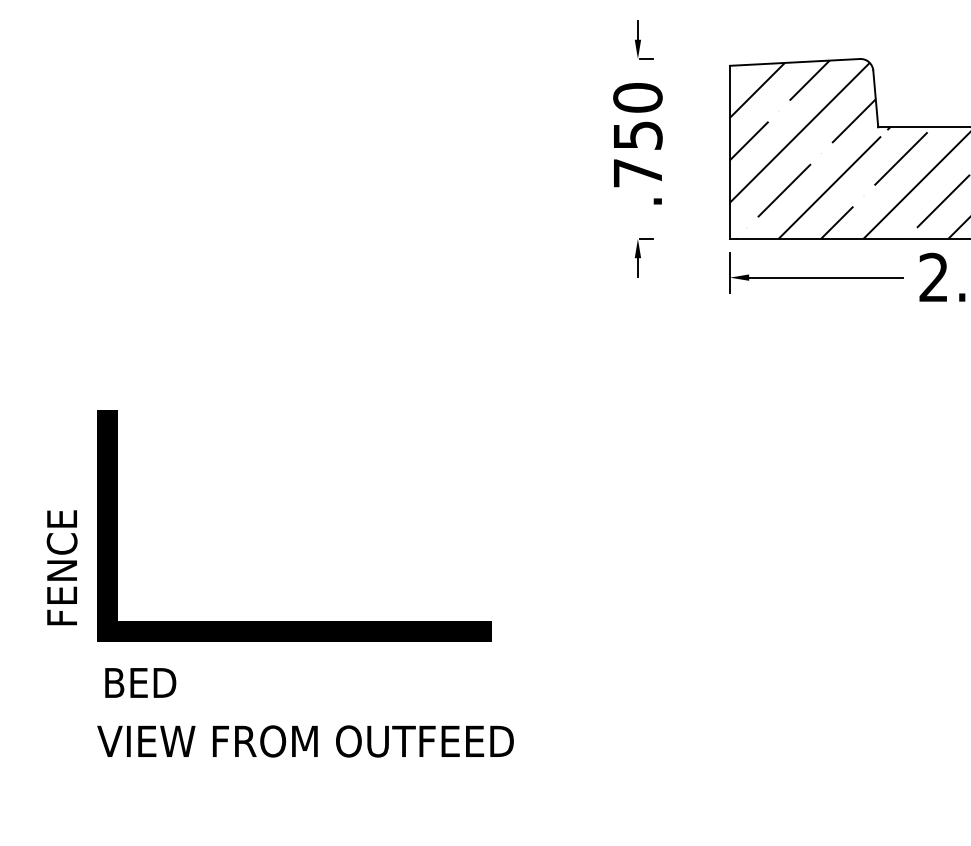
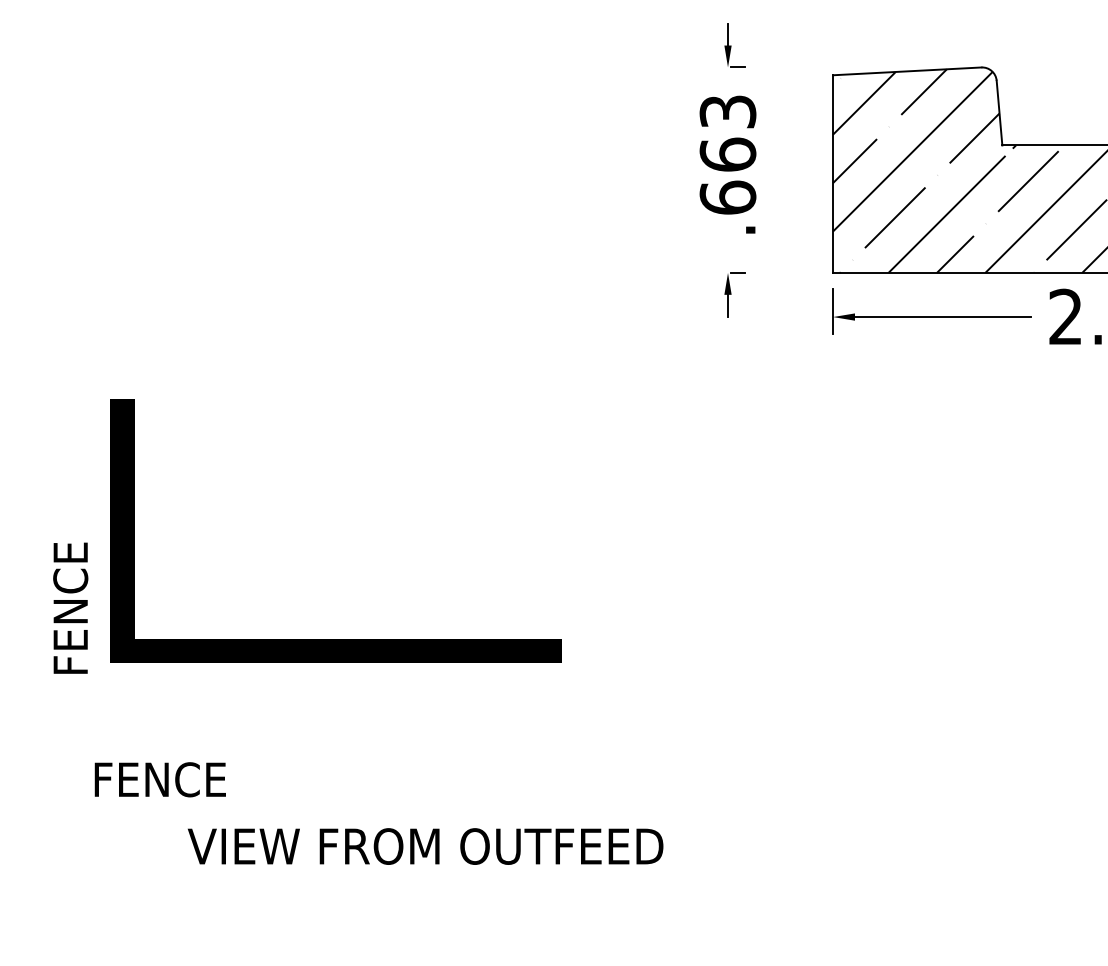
text: (637, 135) -> (727, 154), .750 -> .663
text: (61, 567) -> (70, 607), moved
part: (294, 621) -> (335, 639), moved
text: (139, 682) -> (159, 779), BED -> FENCE
text: (305, 741) -> (425, 846), moved

